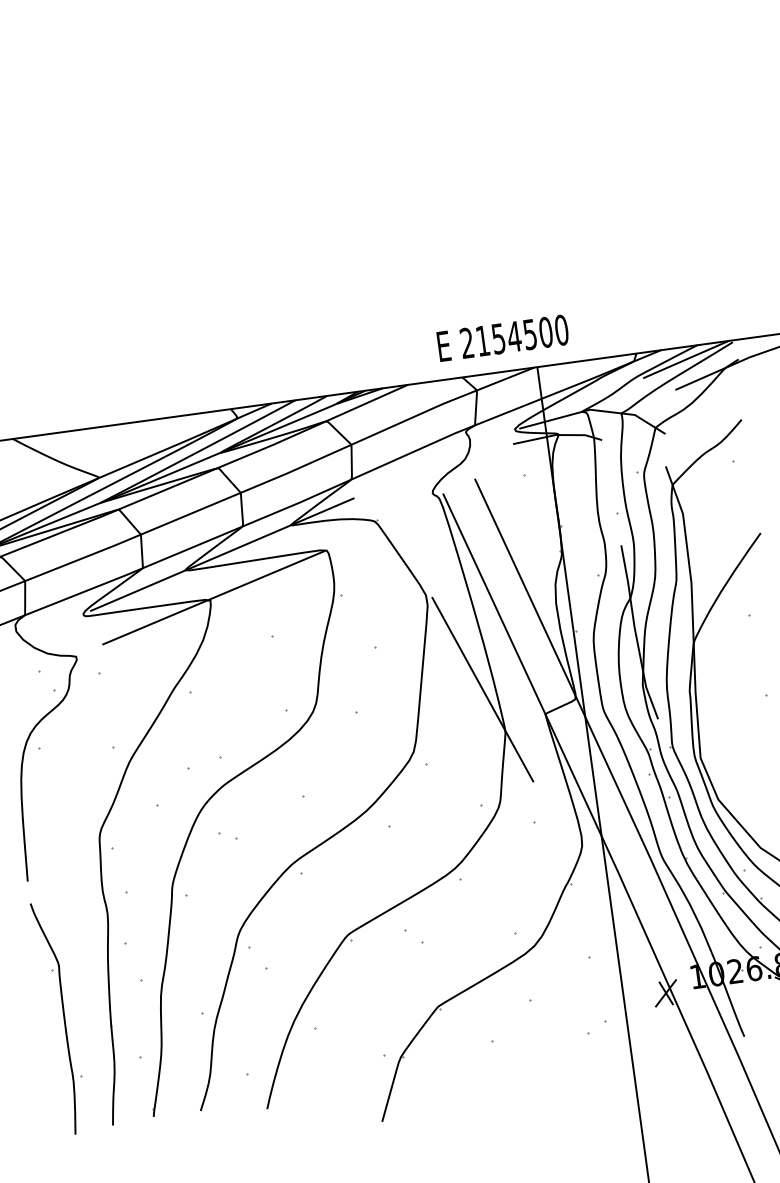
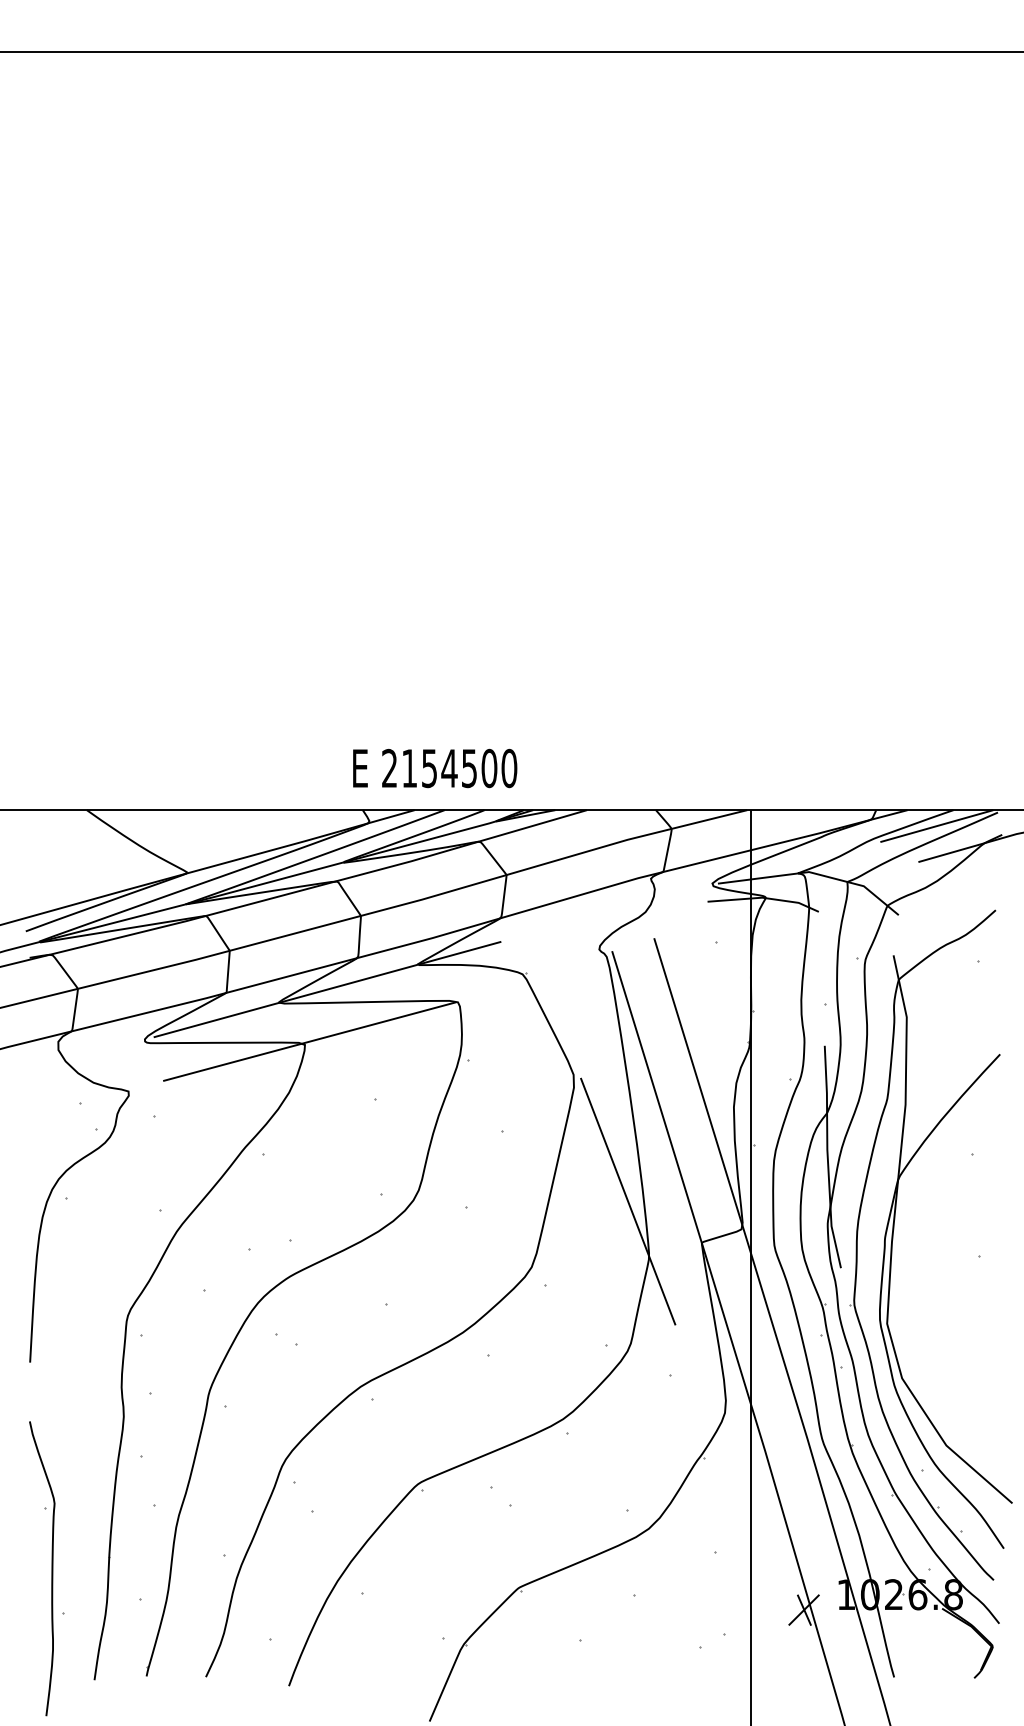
text: (503, 338) -> (435, 768), moved
part: (63, 1017) -> (51, 1568), moved

